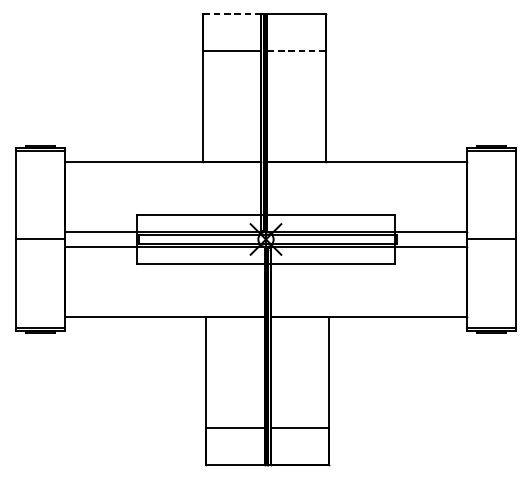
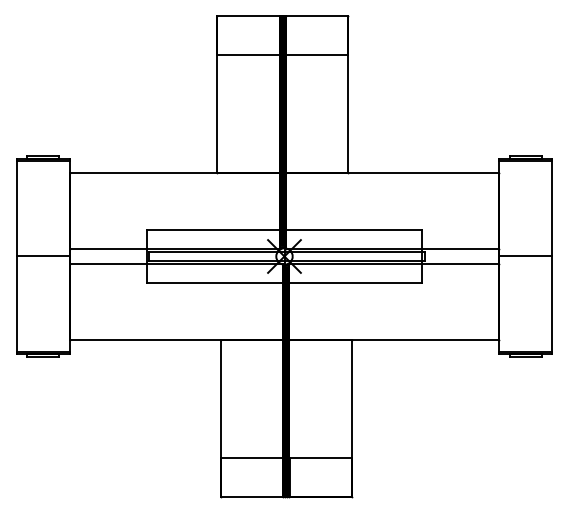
line: (231, 14) -> (247, 15), dashed -> solid
line: (295, 50) -> (316, 54), dashed -> solid

